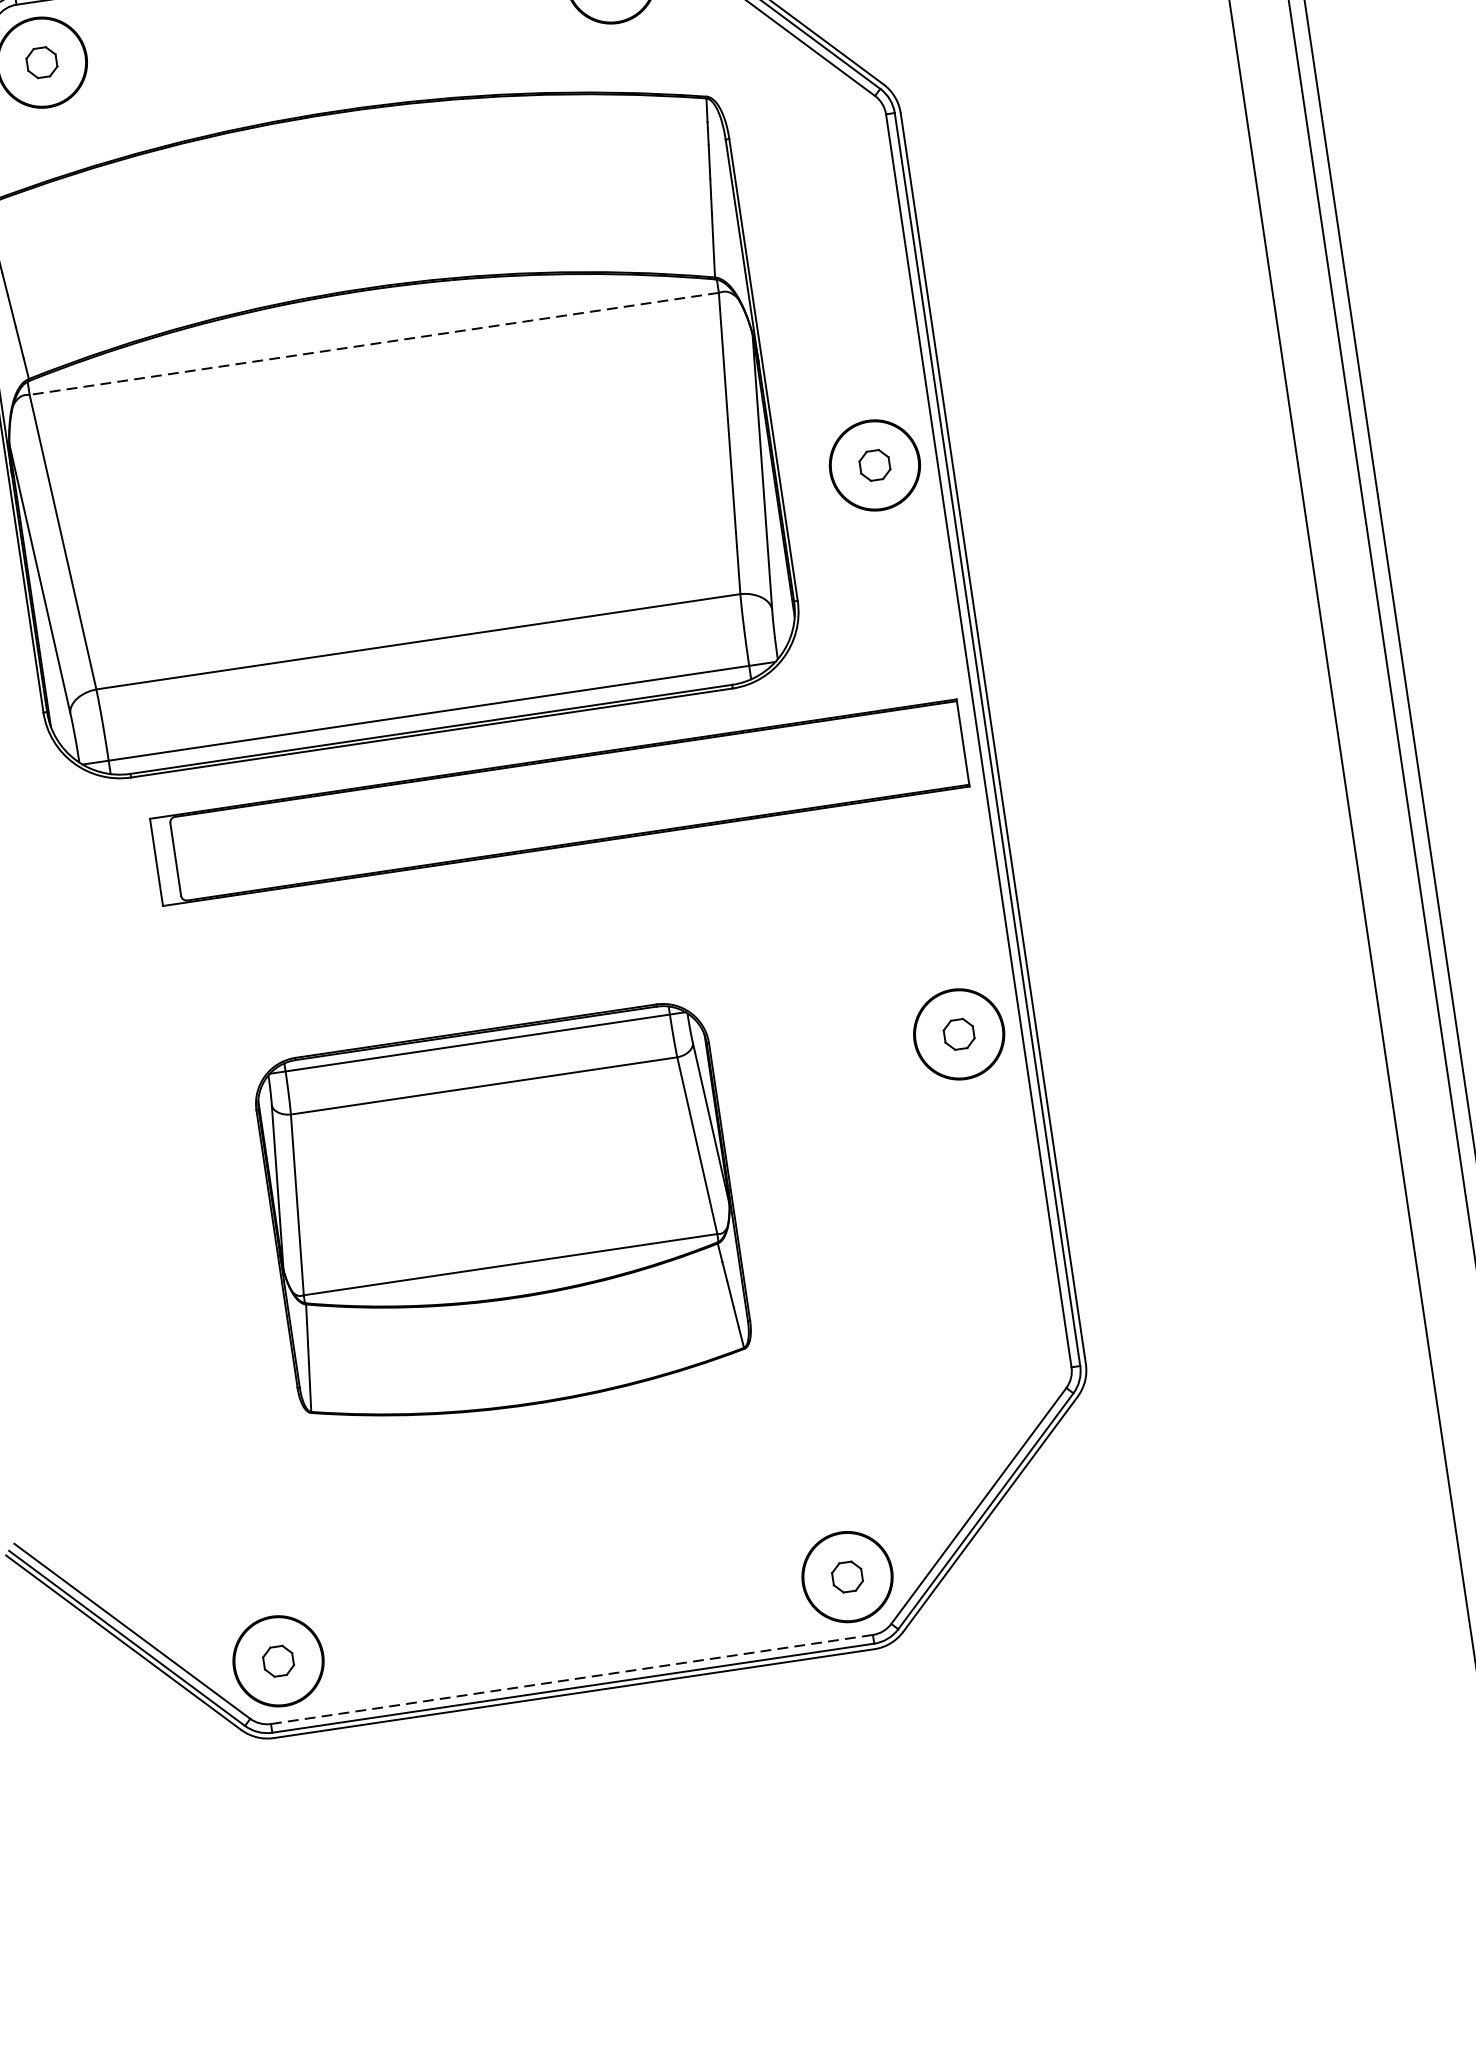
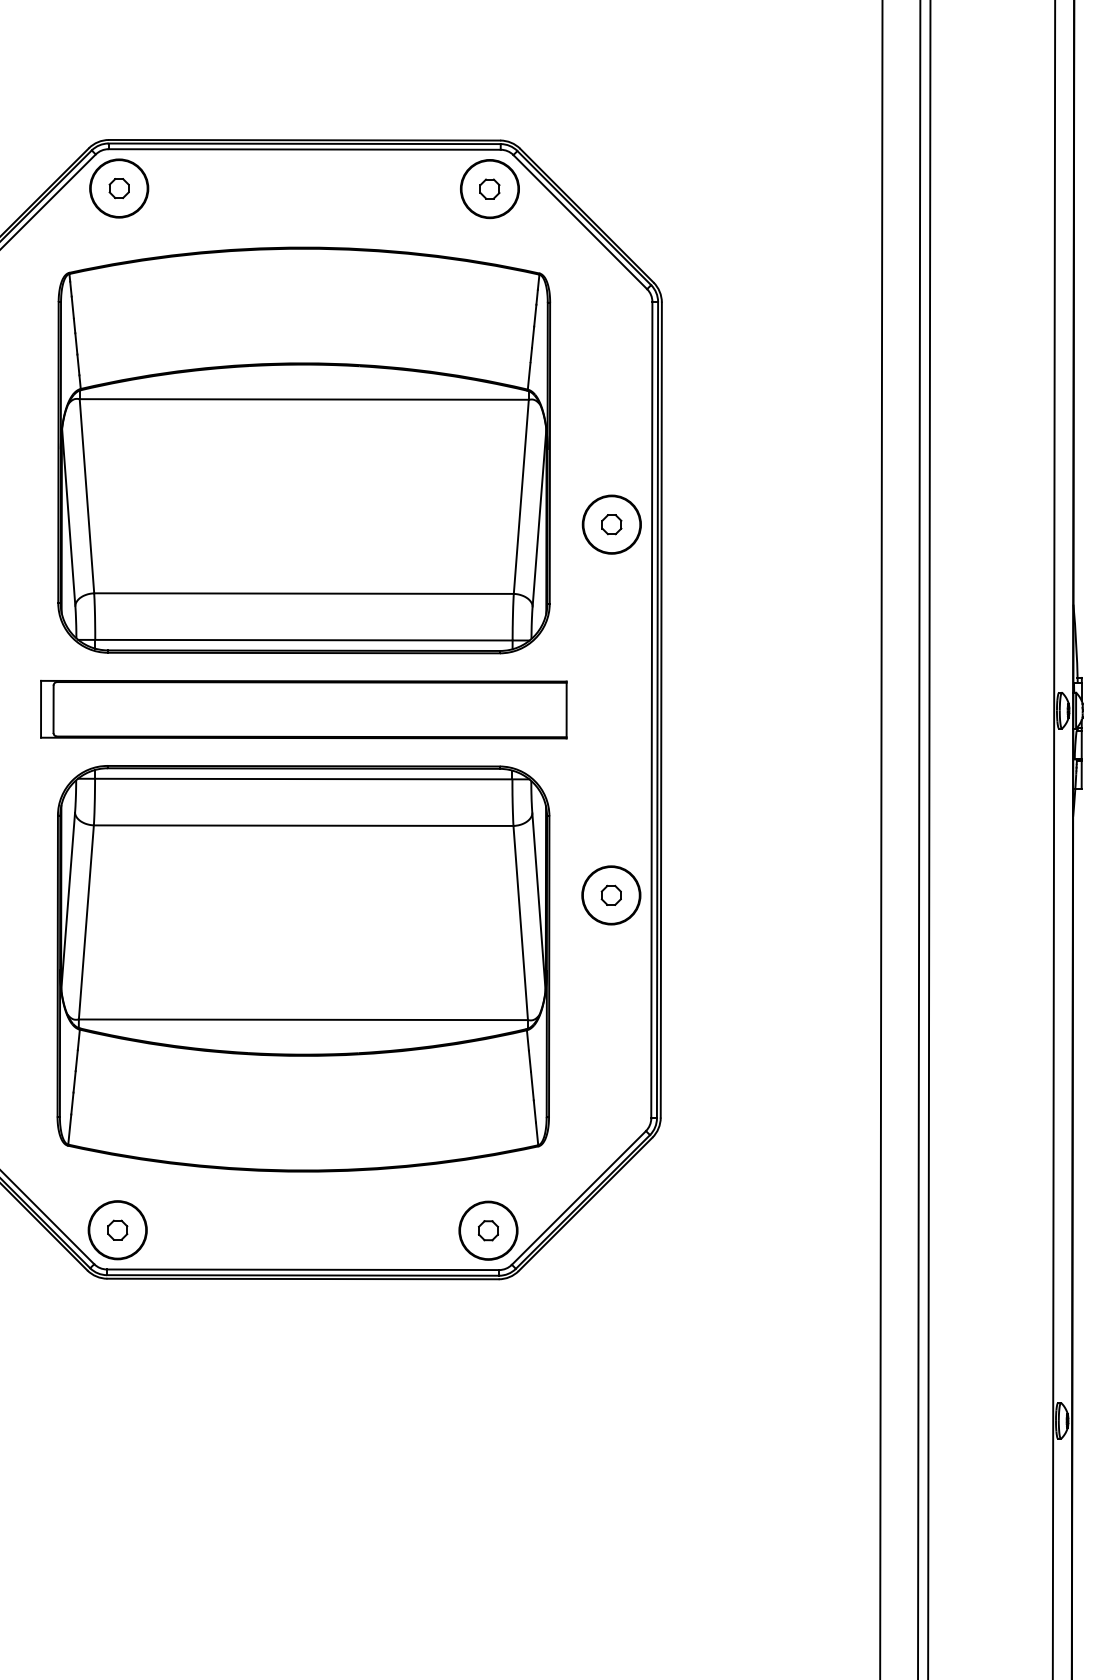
line: (374, 343) -> (304, 399), dashed -> solid
part: (559, 802) -> (303, 709), moved
part: (503, 1217) -> (303, 968), size x1.67
line: (572, 1678) -> (303, 1269), dashed -> solid

